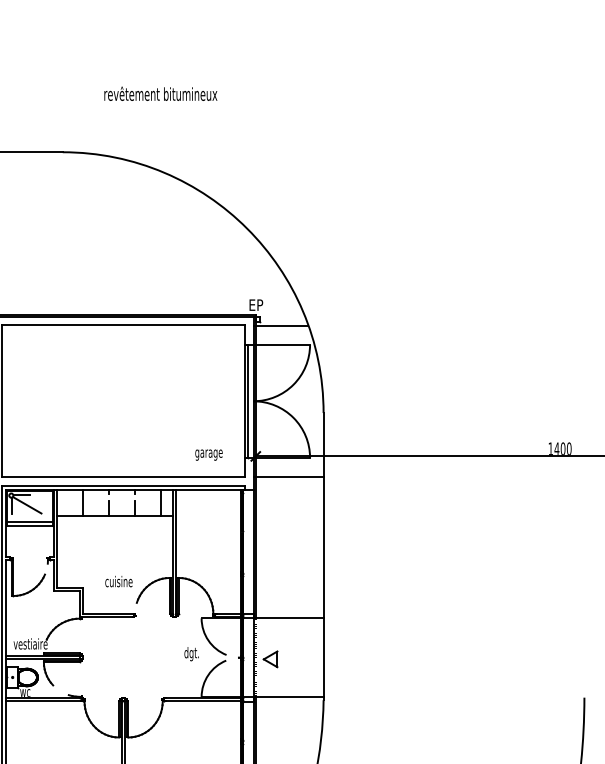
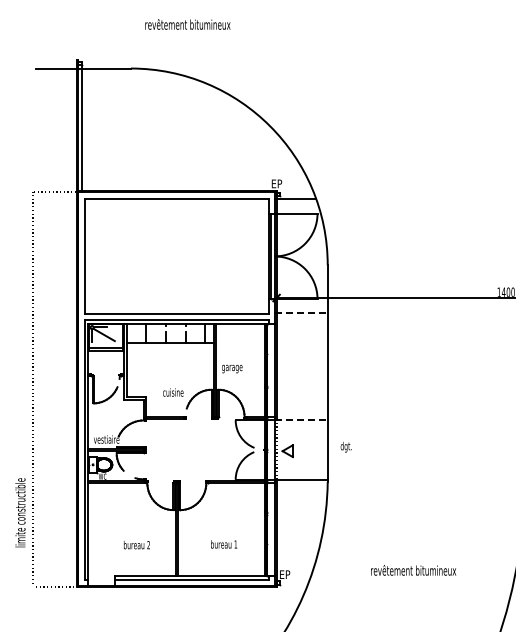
text: (160, 93) -> (187, 24), moved
text: (209, 454) -> (232, 368), moved
line: (288, 476) -> (301, 313), solid -> dashed
line: (290, 618) -> (302, 420), solid -> dashed
text: (190, 654) -> (345, 447), moved

